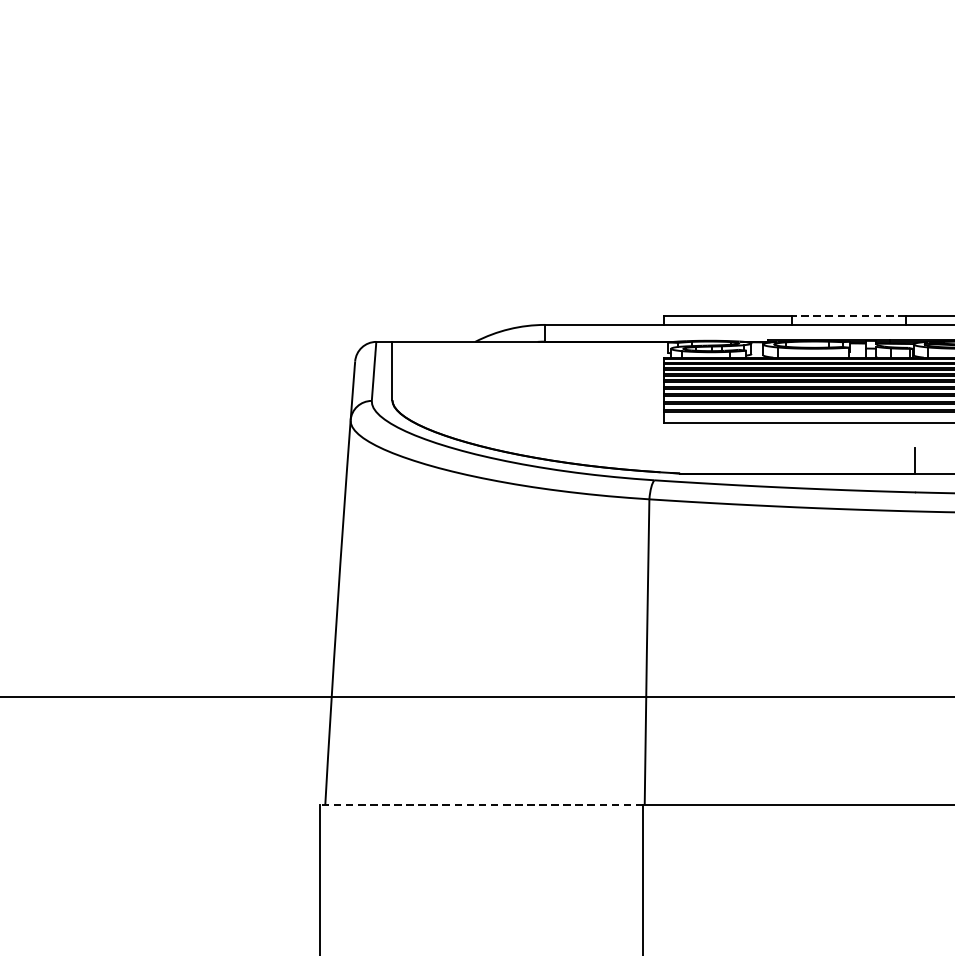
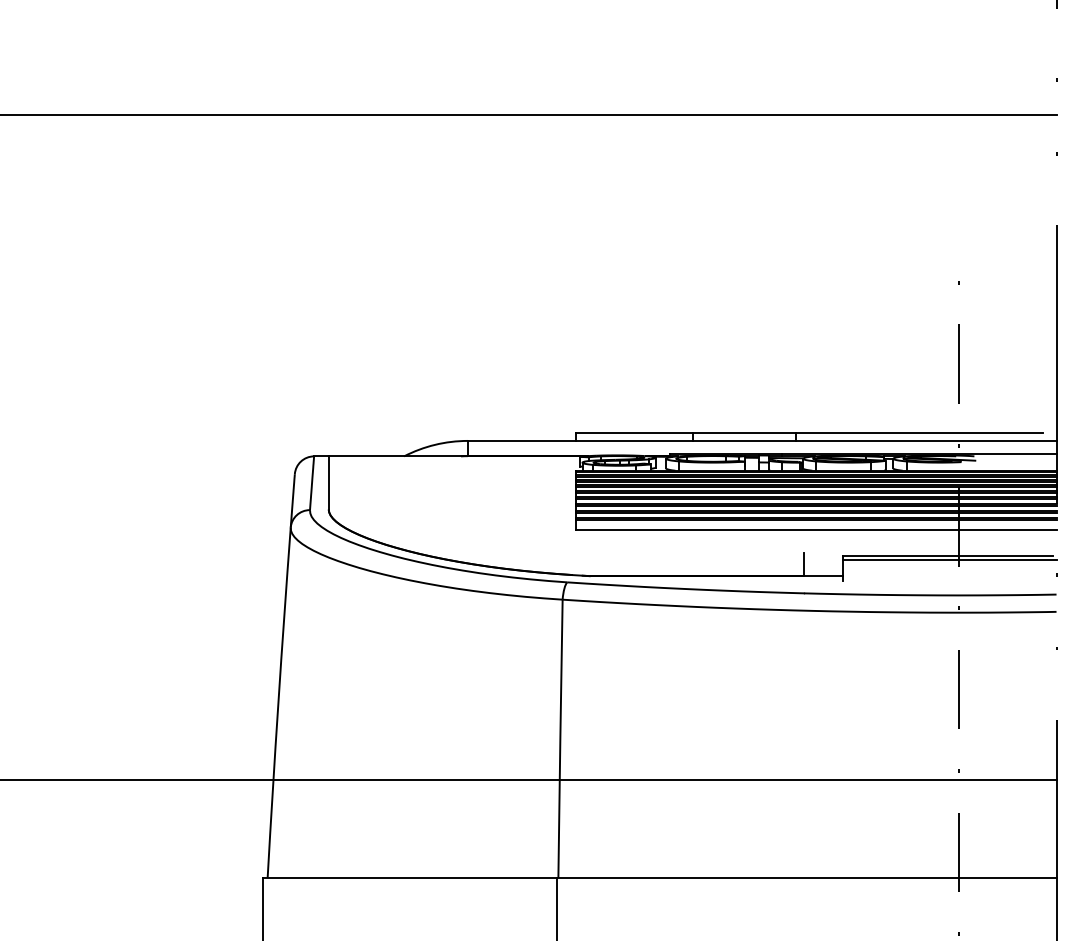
line: (849, 316) -> (744, 433), dashed -> solid
line: (481, 804) -> (409, 877), dashed -> solid

